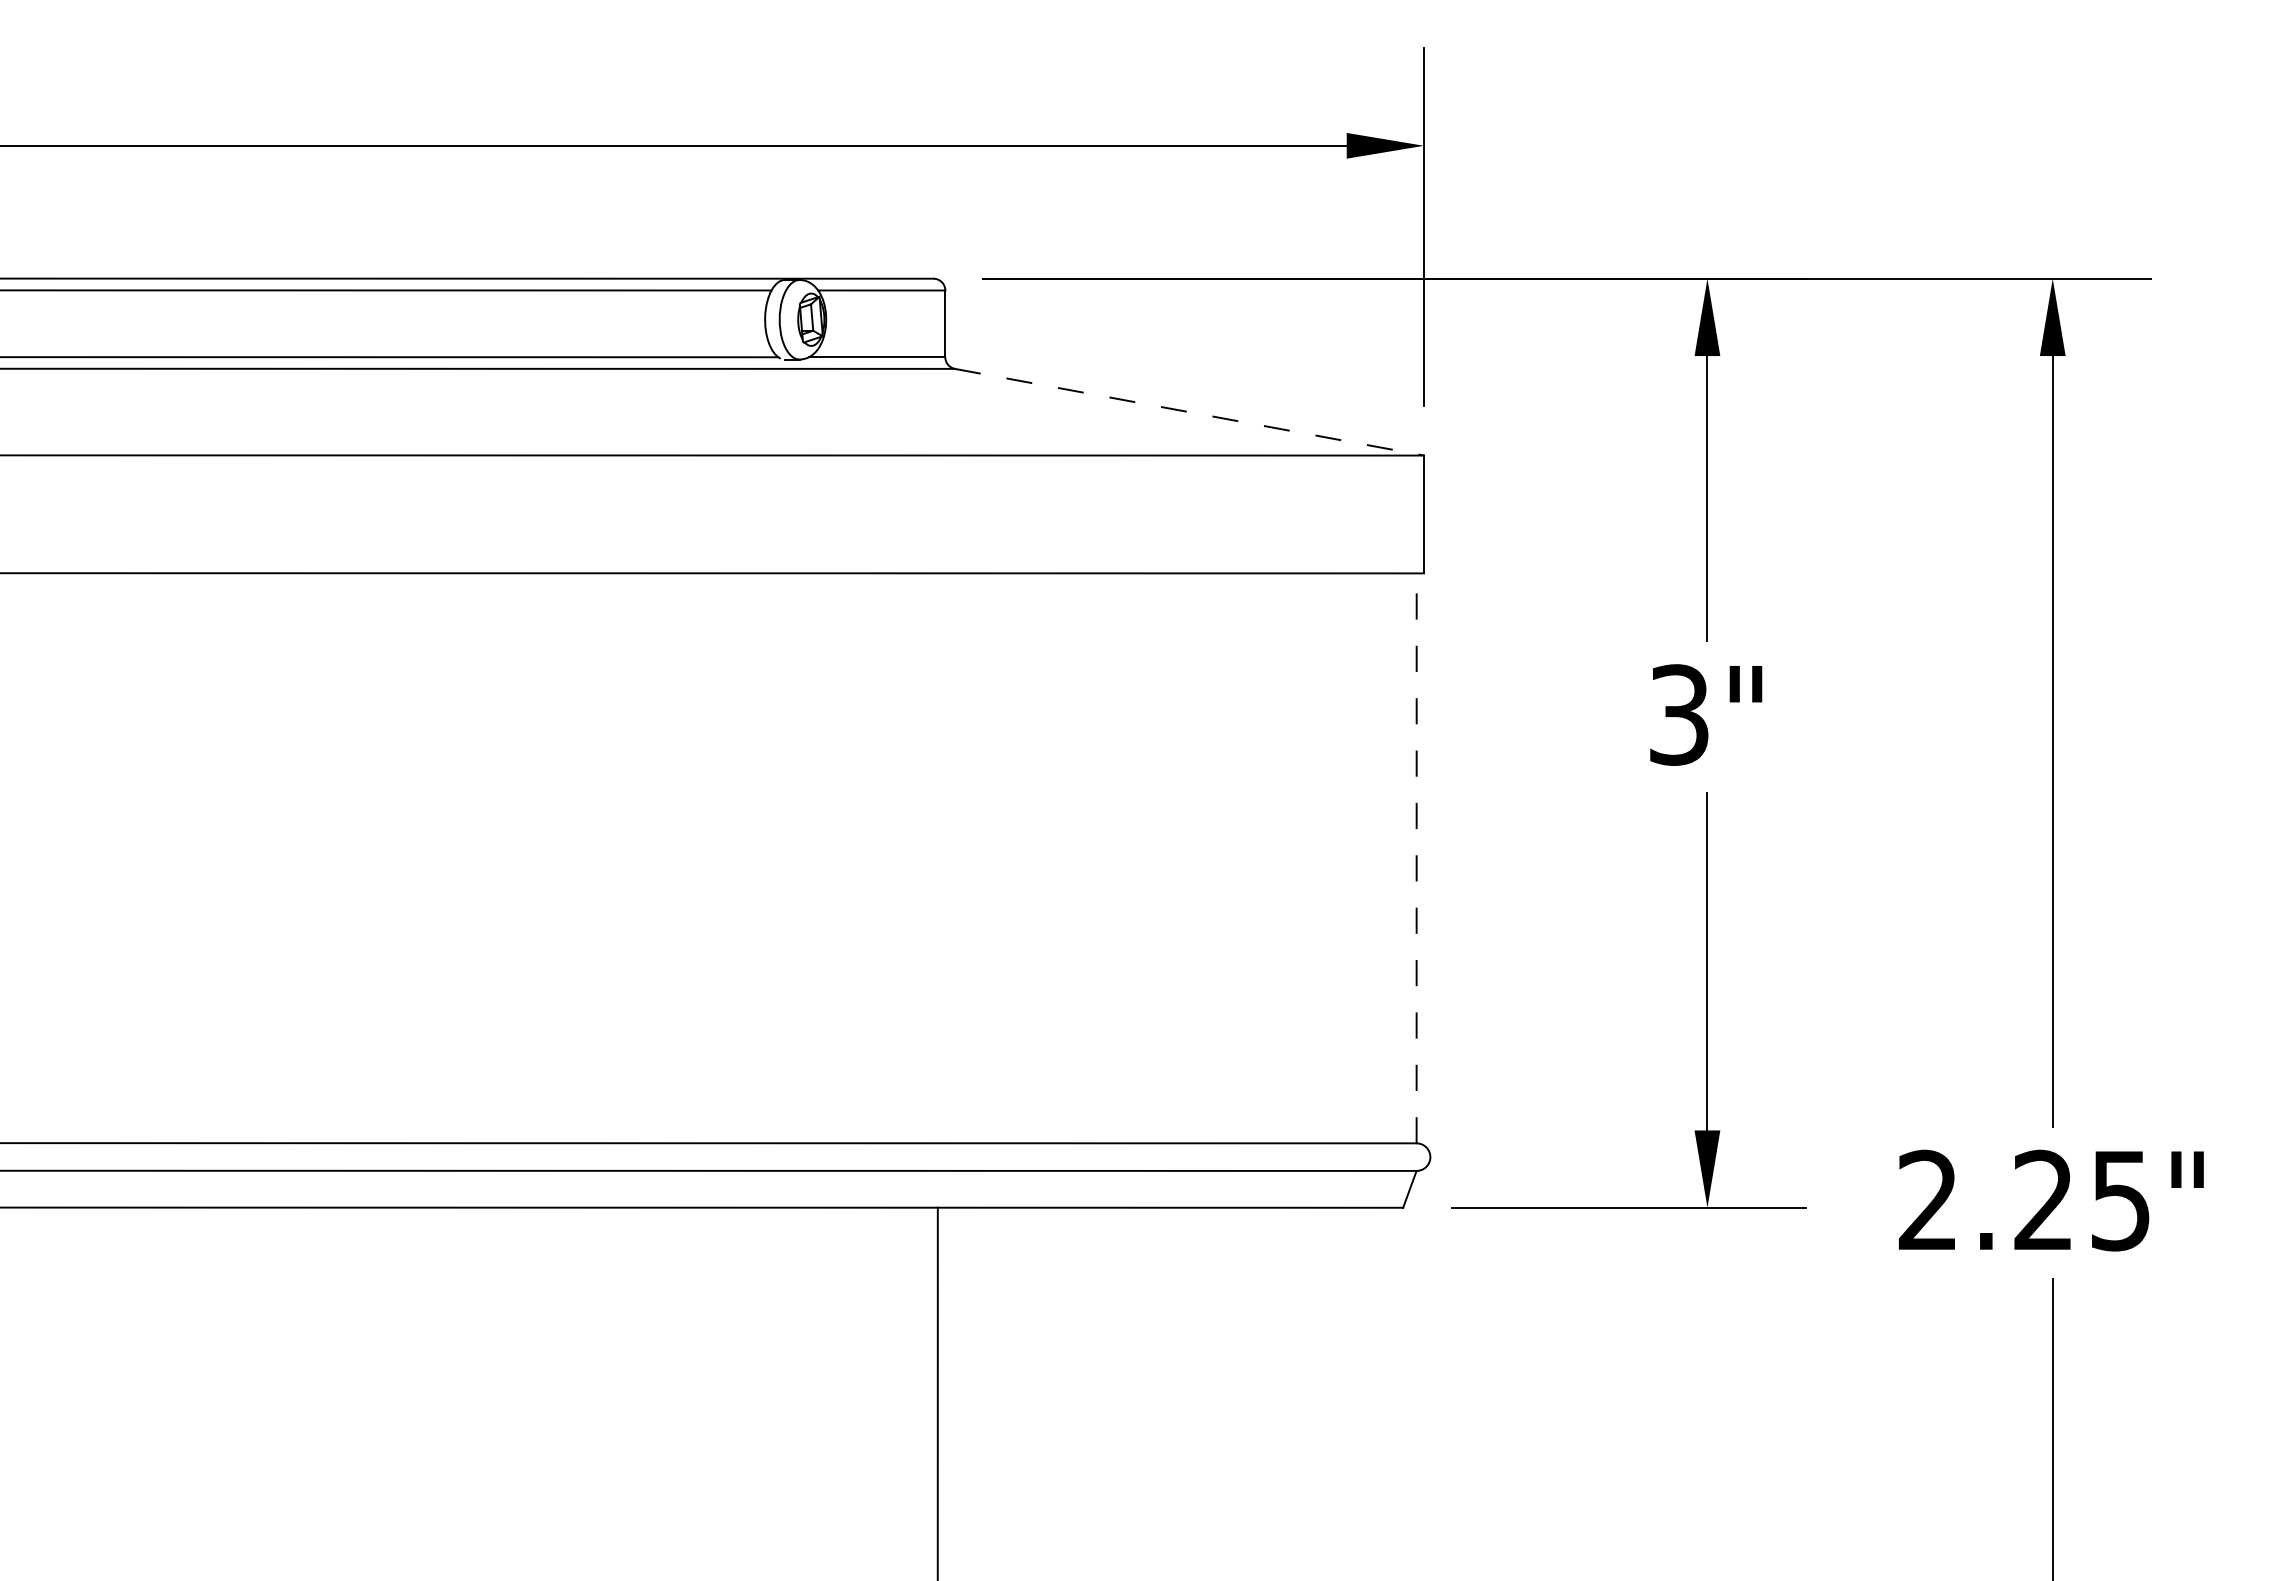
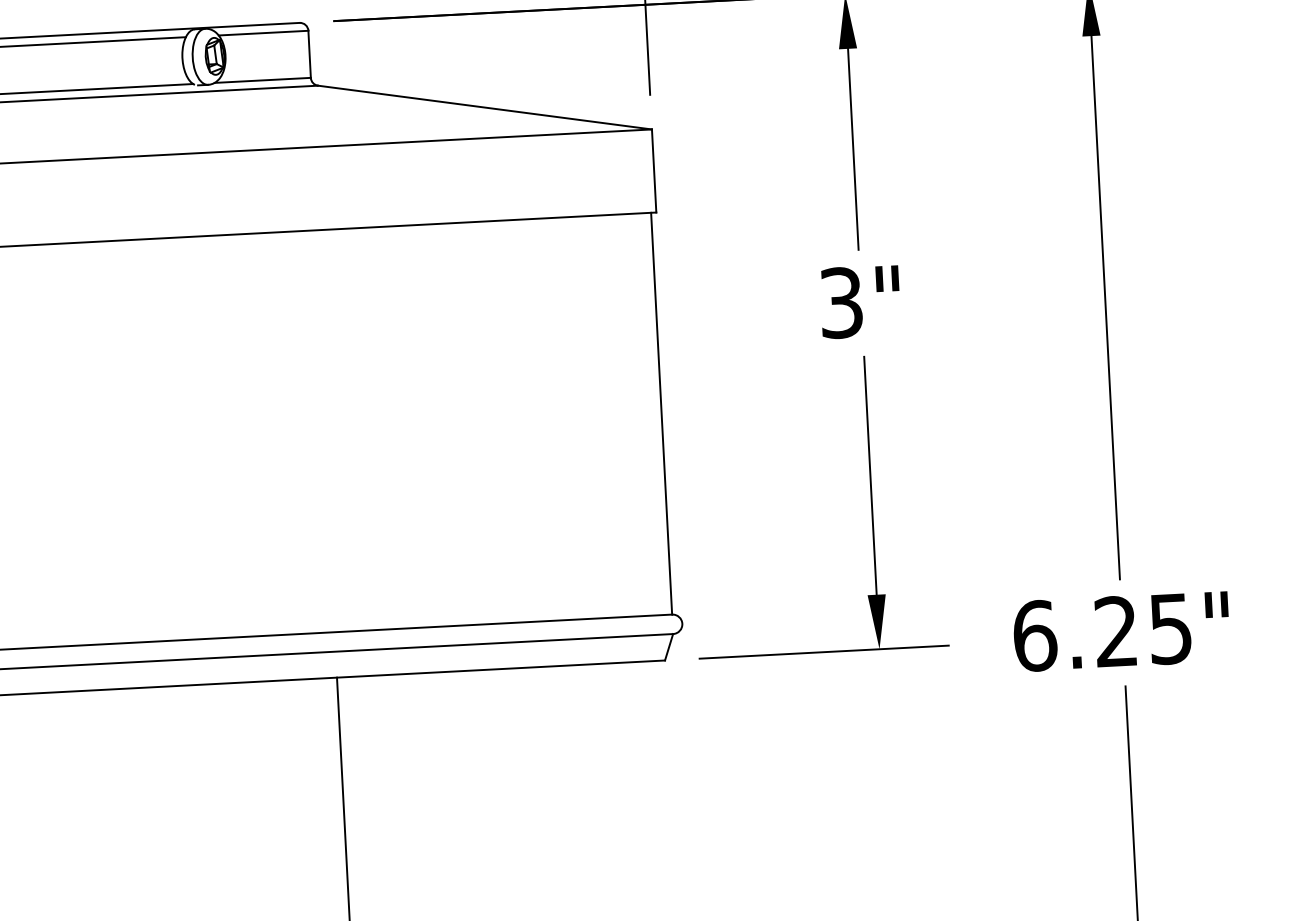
line: (1189, 412) -> (485, 107), dashed -> solid
line: (1416, 858) -> (661, 413), dashed -> solid
text: (1928, 1200) -> (1035, 635), 2.25" -> 6.25"

